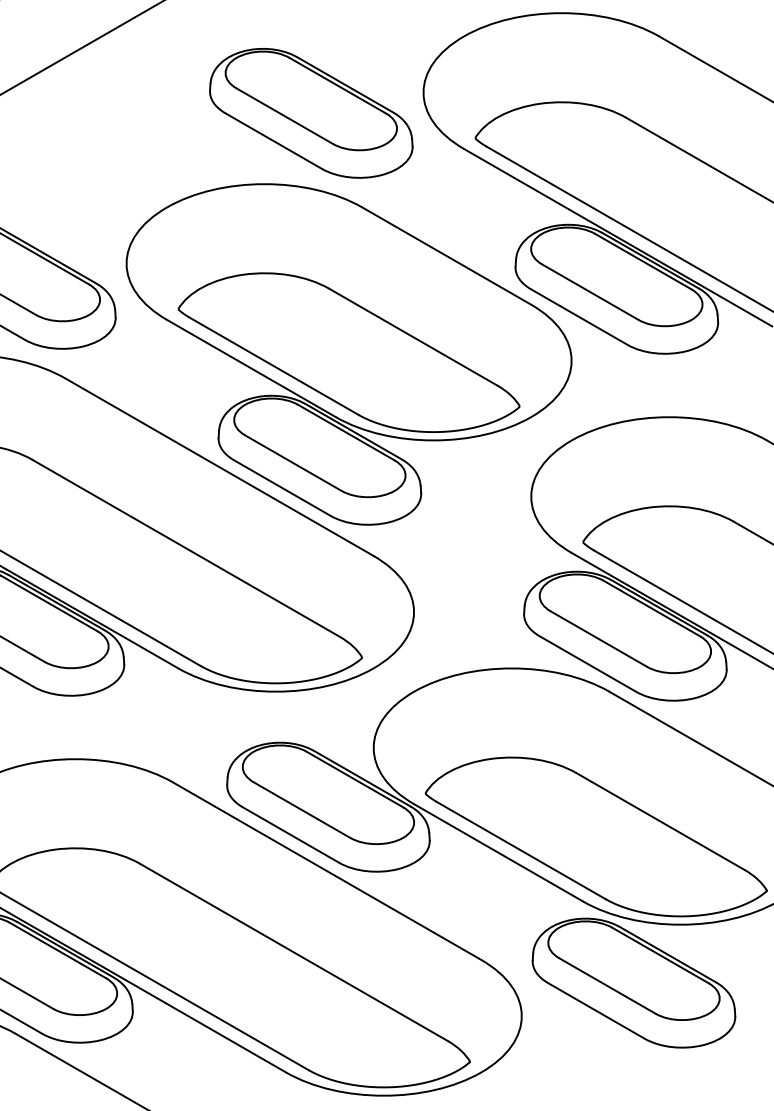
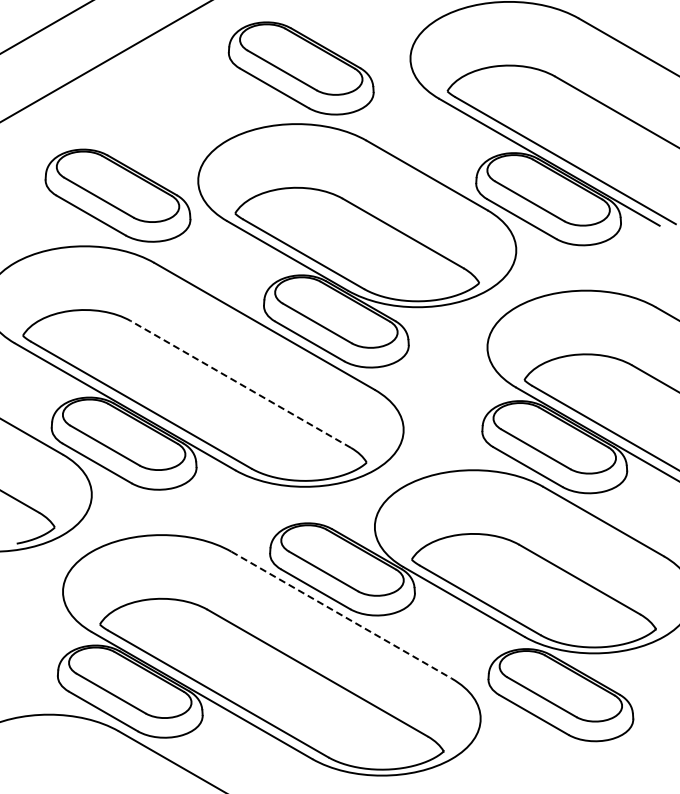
part: (310, 113) -> (300, 68), moved
line: (185, 548) -> (240, 384), solid -> dashed
line: (328, 871) -> (342, 615), solid -> dashed

